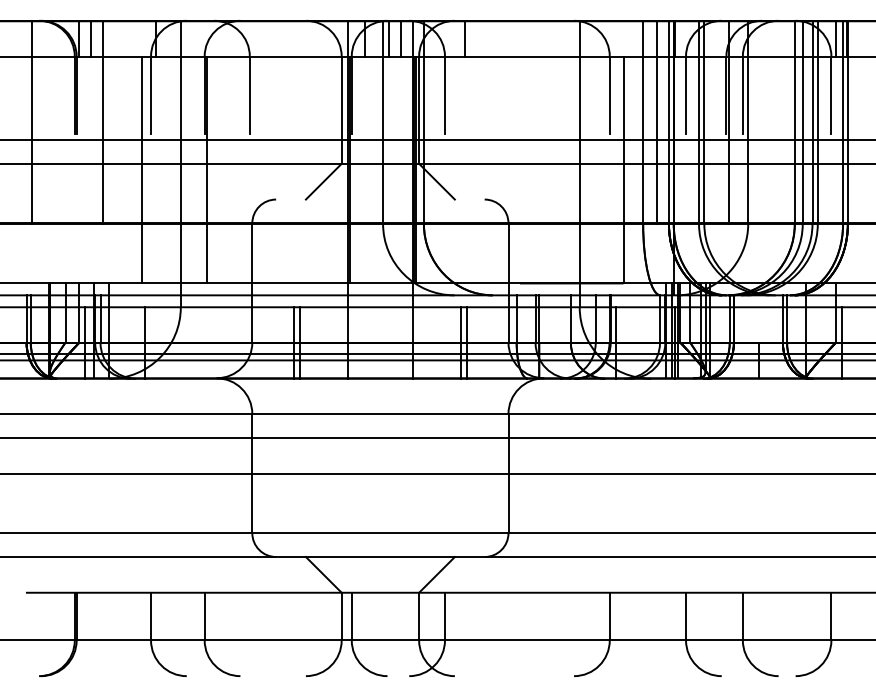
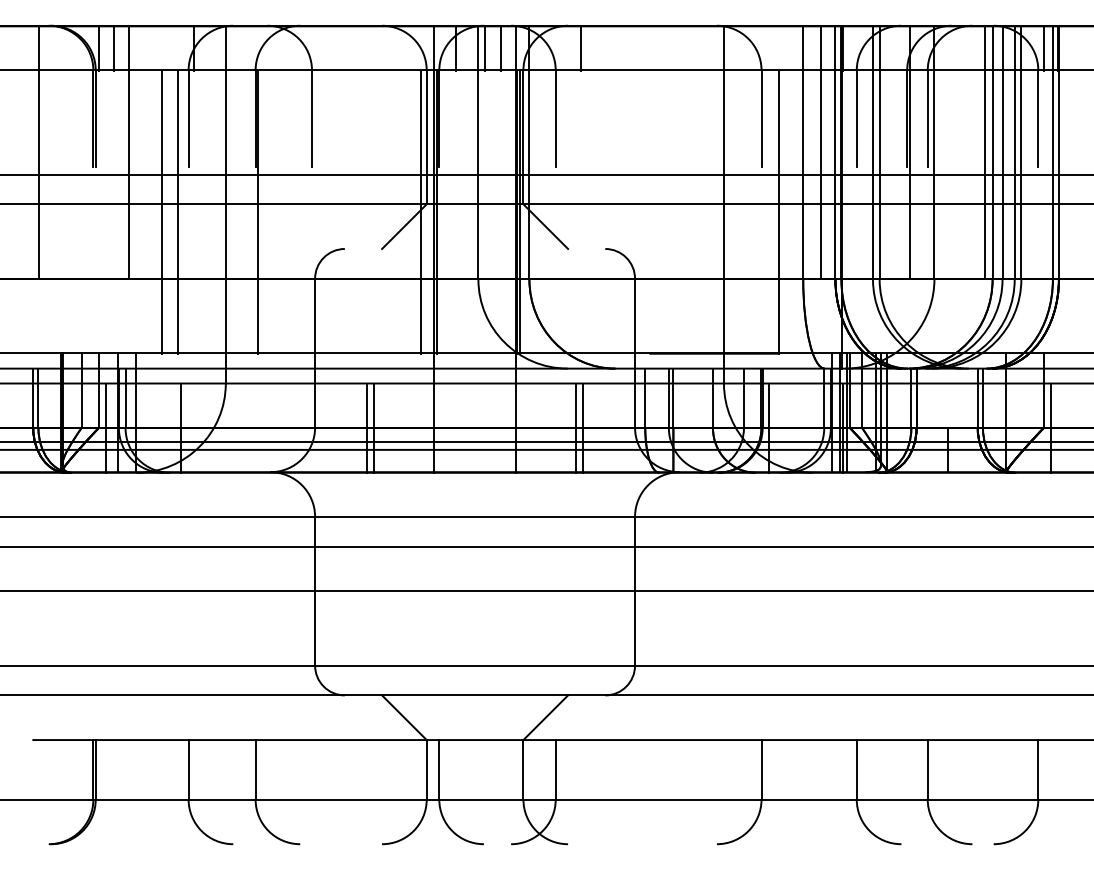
line: (788, 122) -> (984, 152), added
line: (130, 170) -> (162, 212), added
line: (337, 170) -> (421, 212), added

